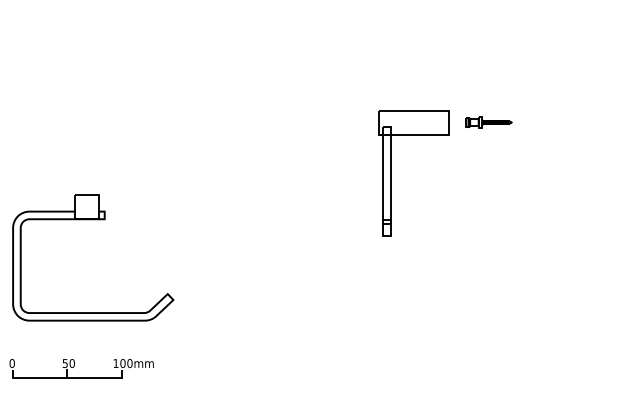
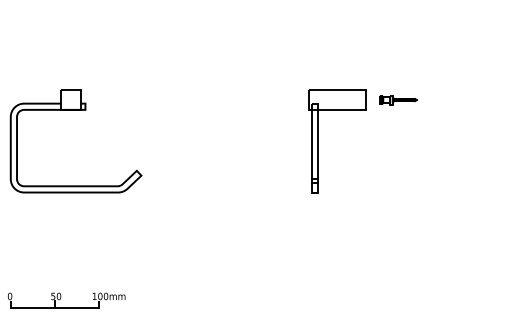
part: (92, 220) -> (75, 110), moved

